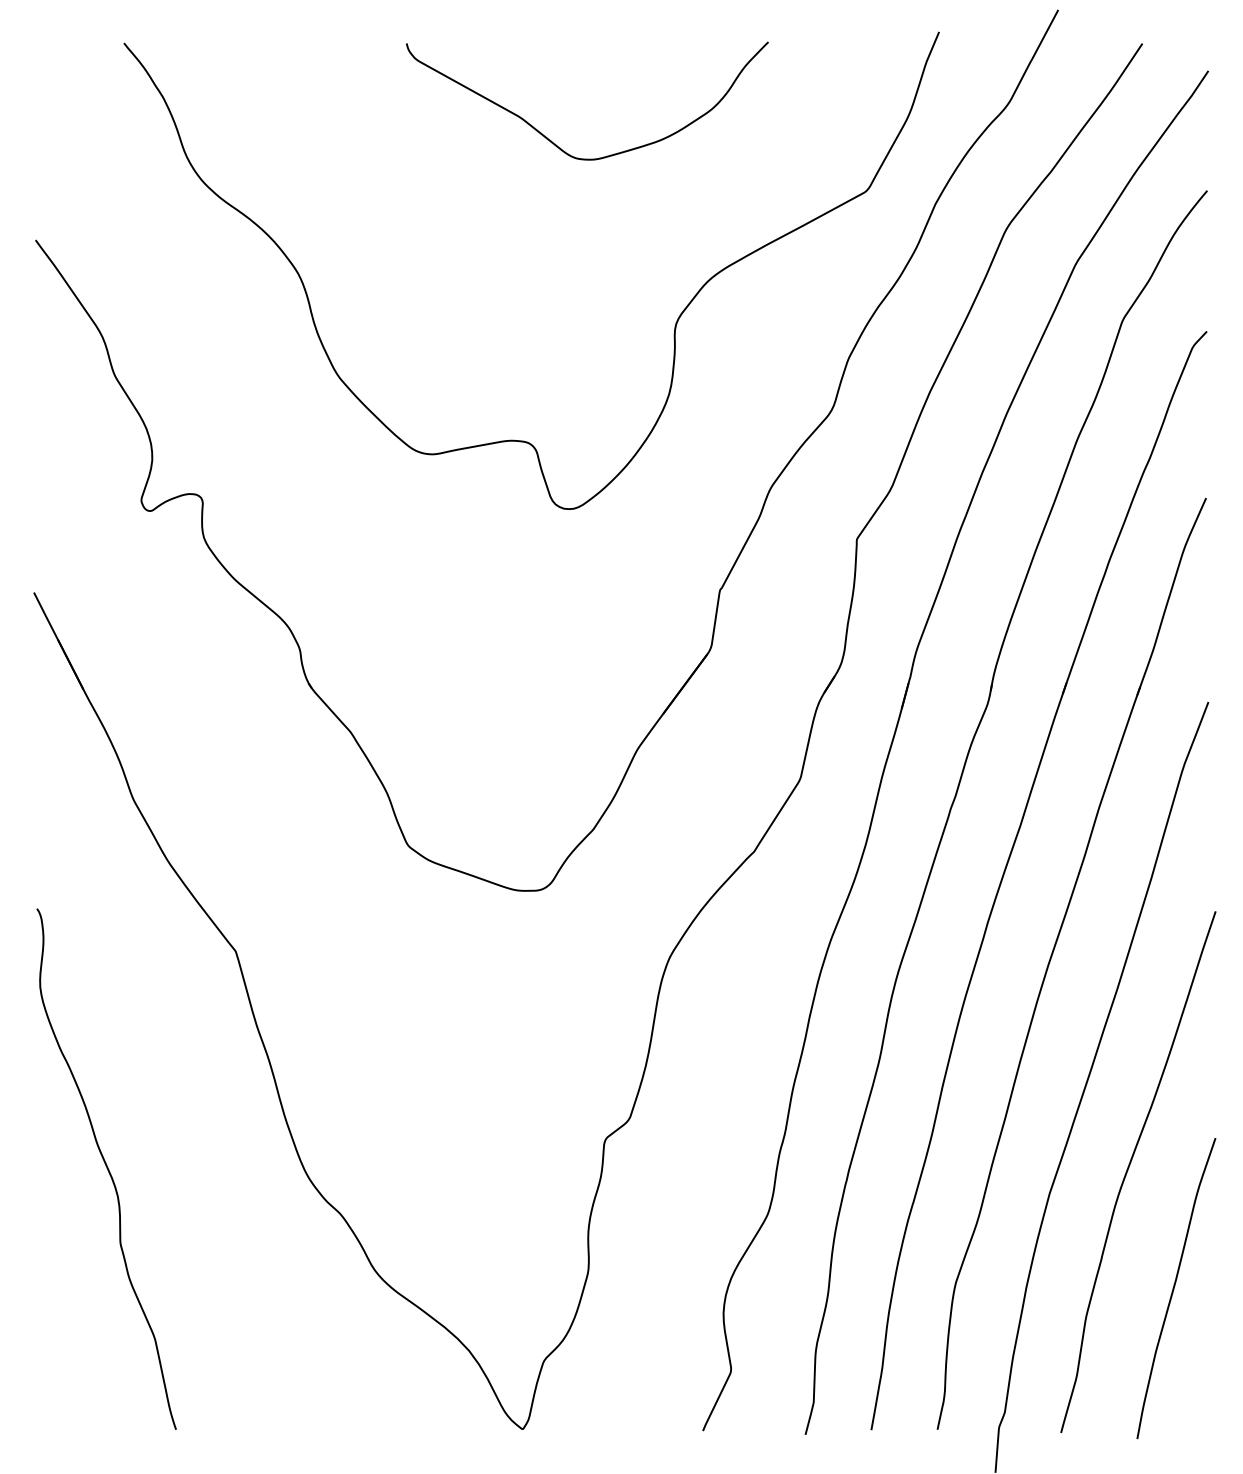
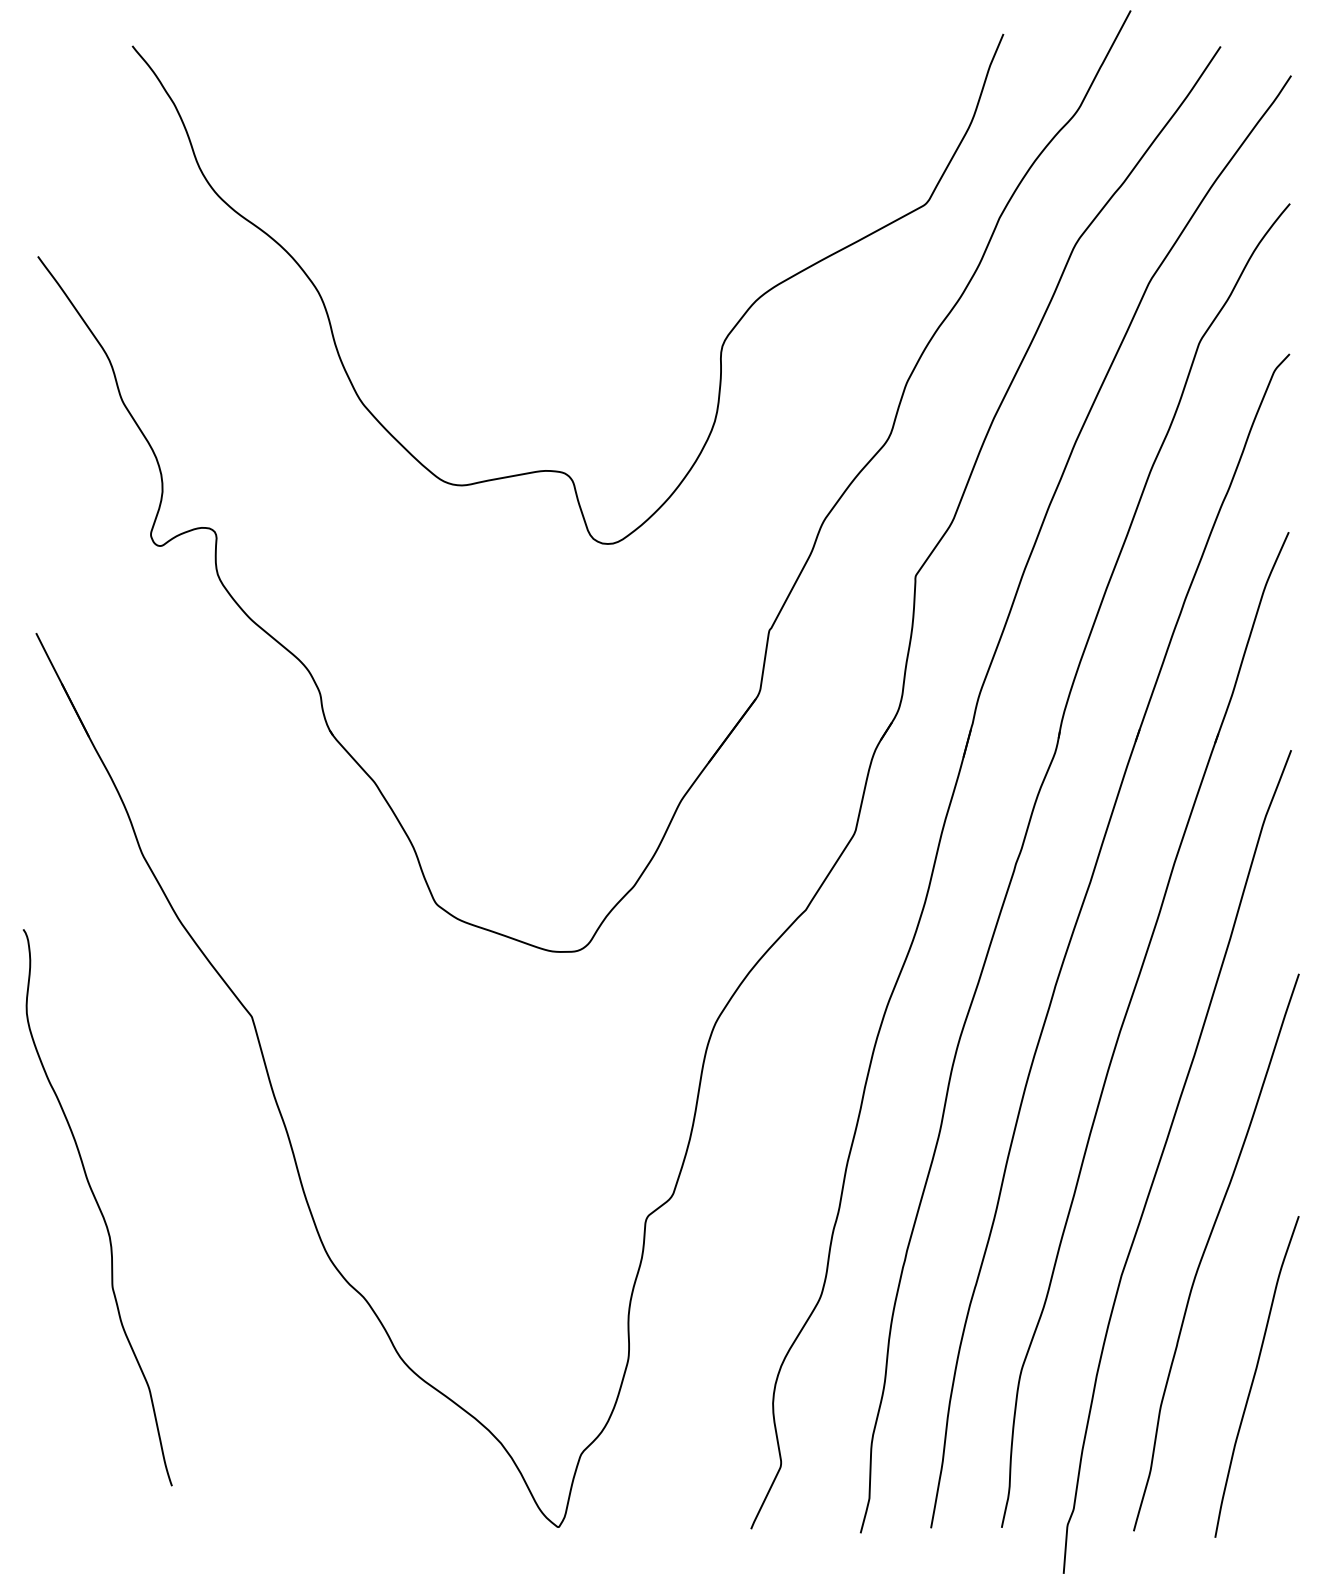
curve: (555, 143) -> (593, 153), removed
curve: (106, 1168) -> (97, 1206), moved

